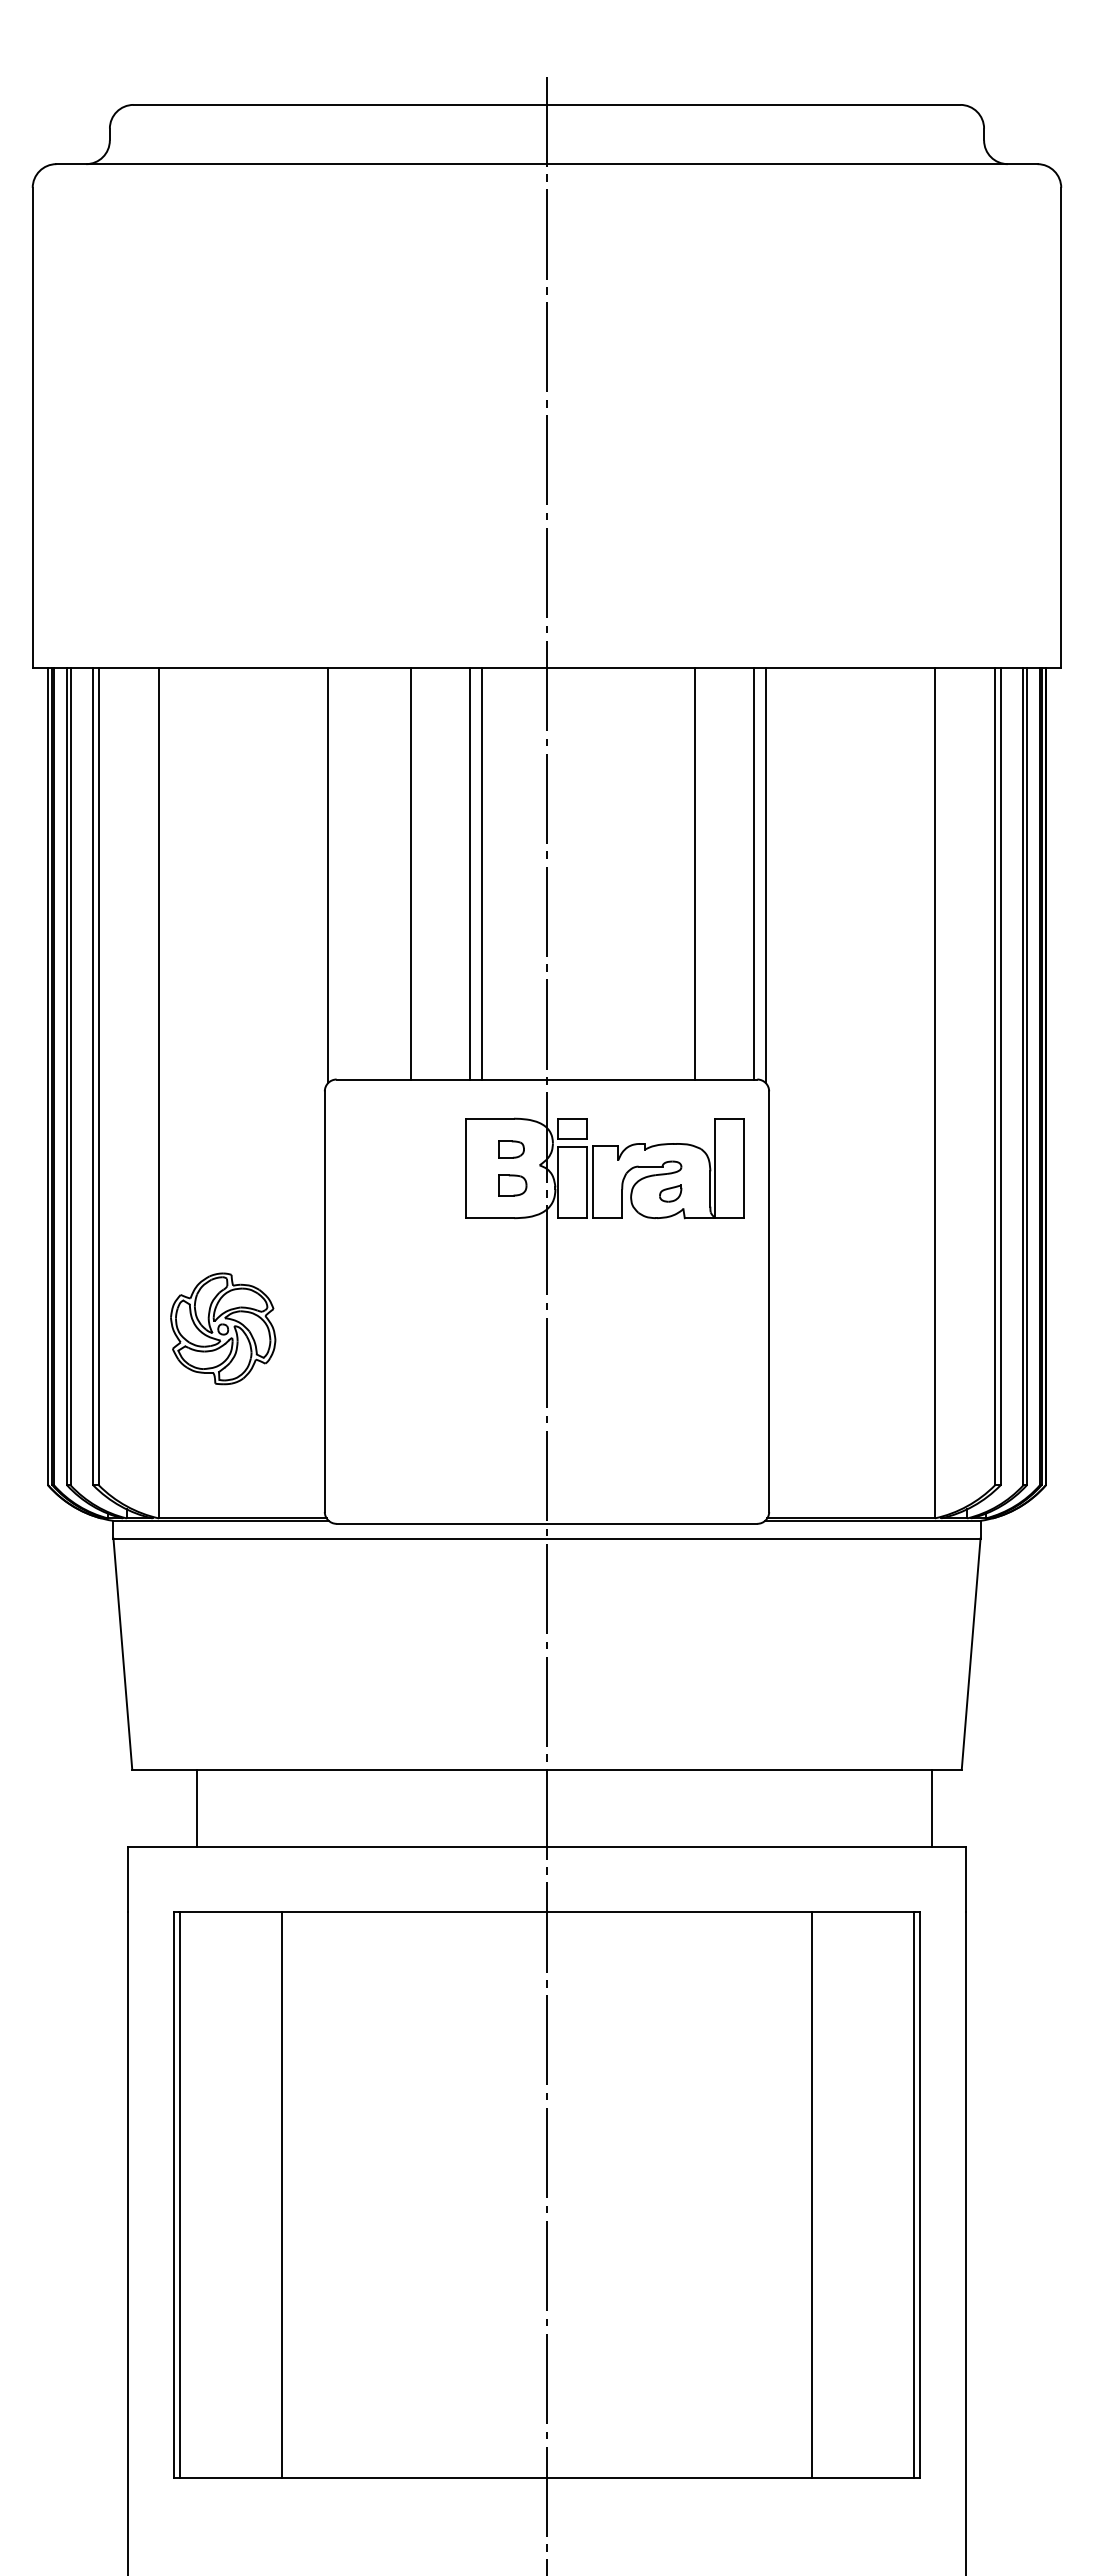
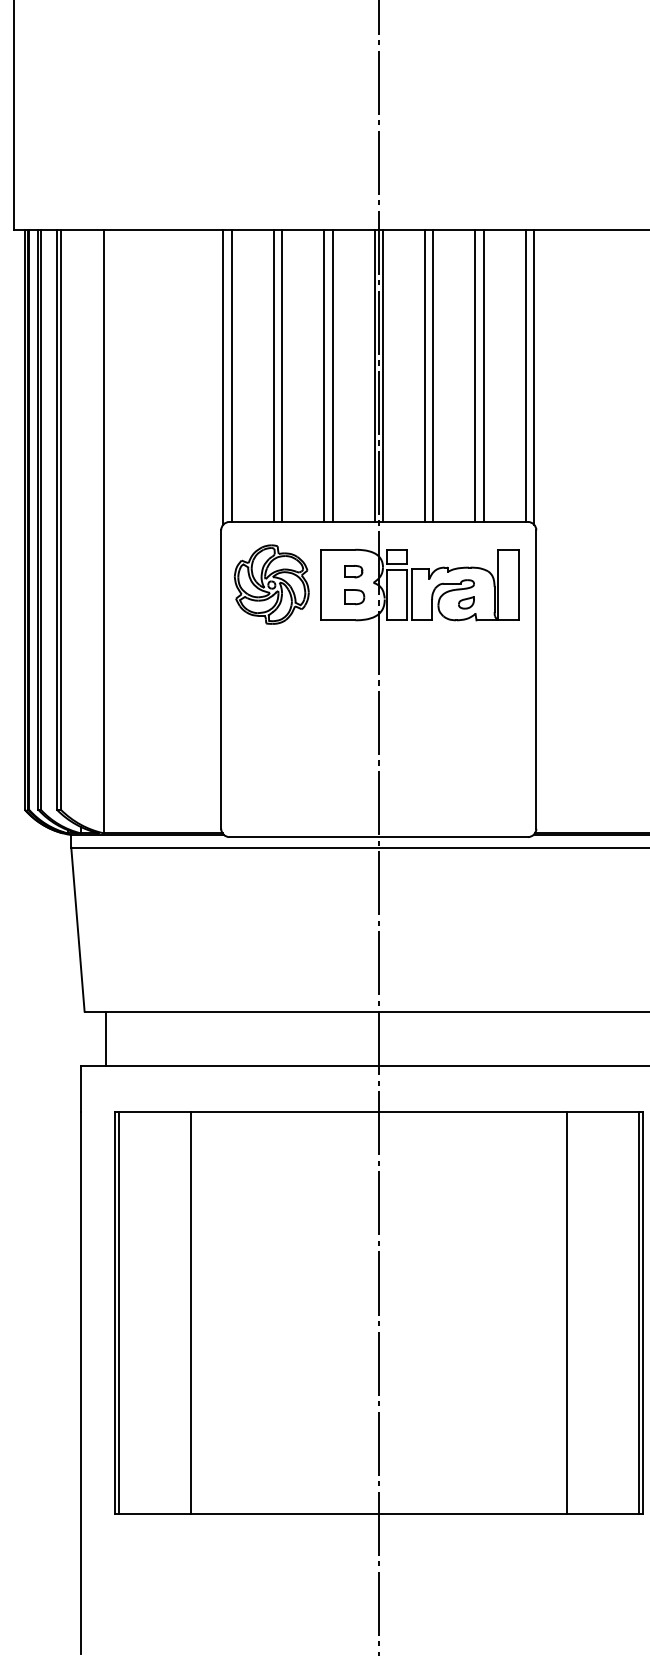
line: (339, 873) -> (231, 375), added
line: (398, 873) -> (273, 375), added
line: (541, 873) -> (374, 375), added
line: (552, 873) -> (382, 375), added
line: (612, 873) -> (425, 375), added
line: (624, 873) -> (433, 375), added
line: (683, 873) -> (475, 375), added
part: (223, 1328) -> (272, 584), moved
line: (196, 1807) -> (105, 1038), moved

